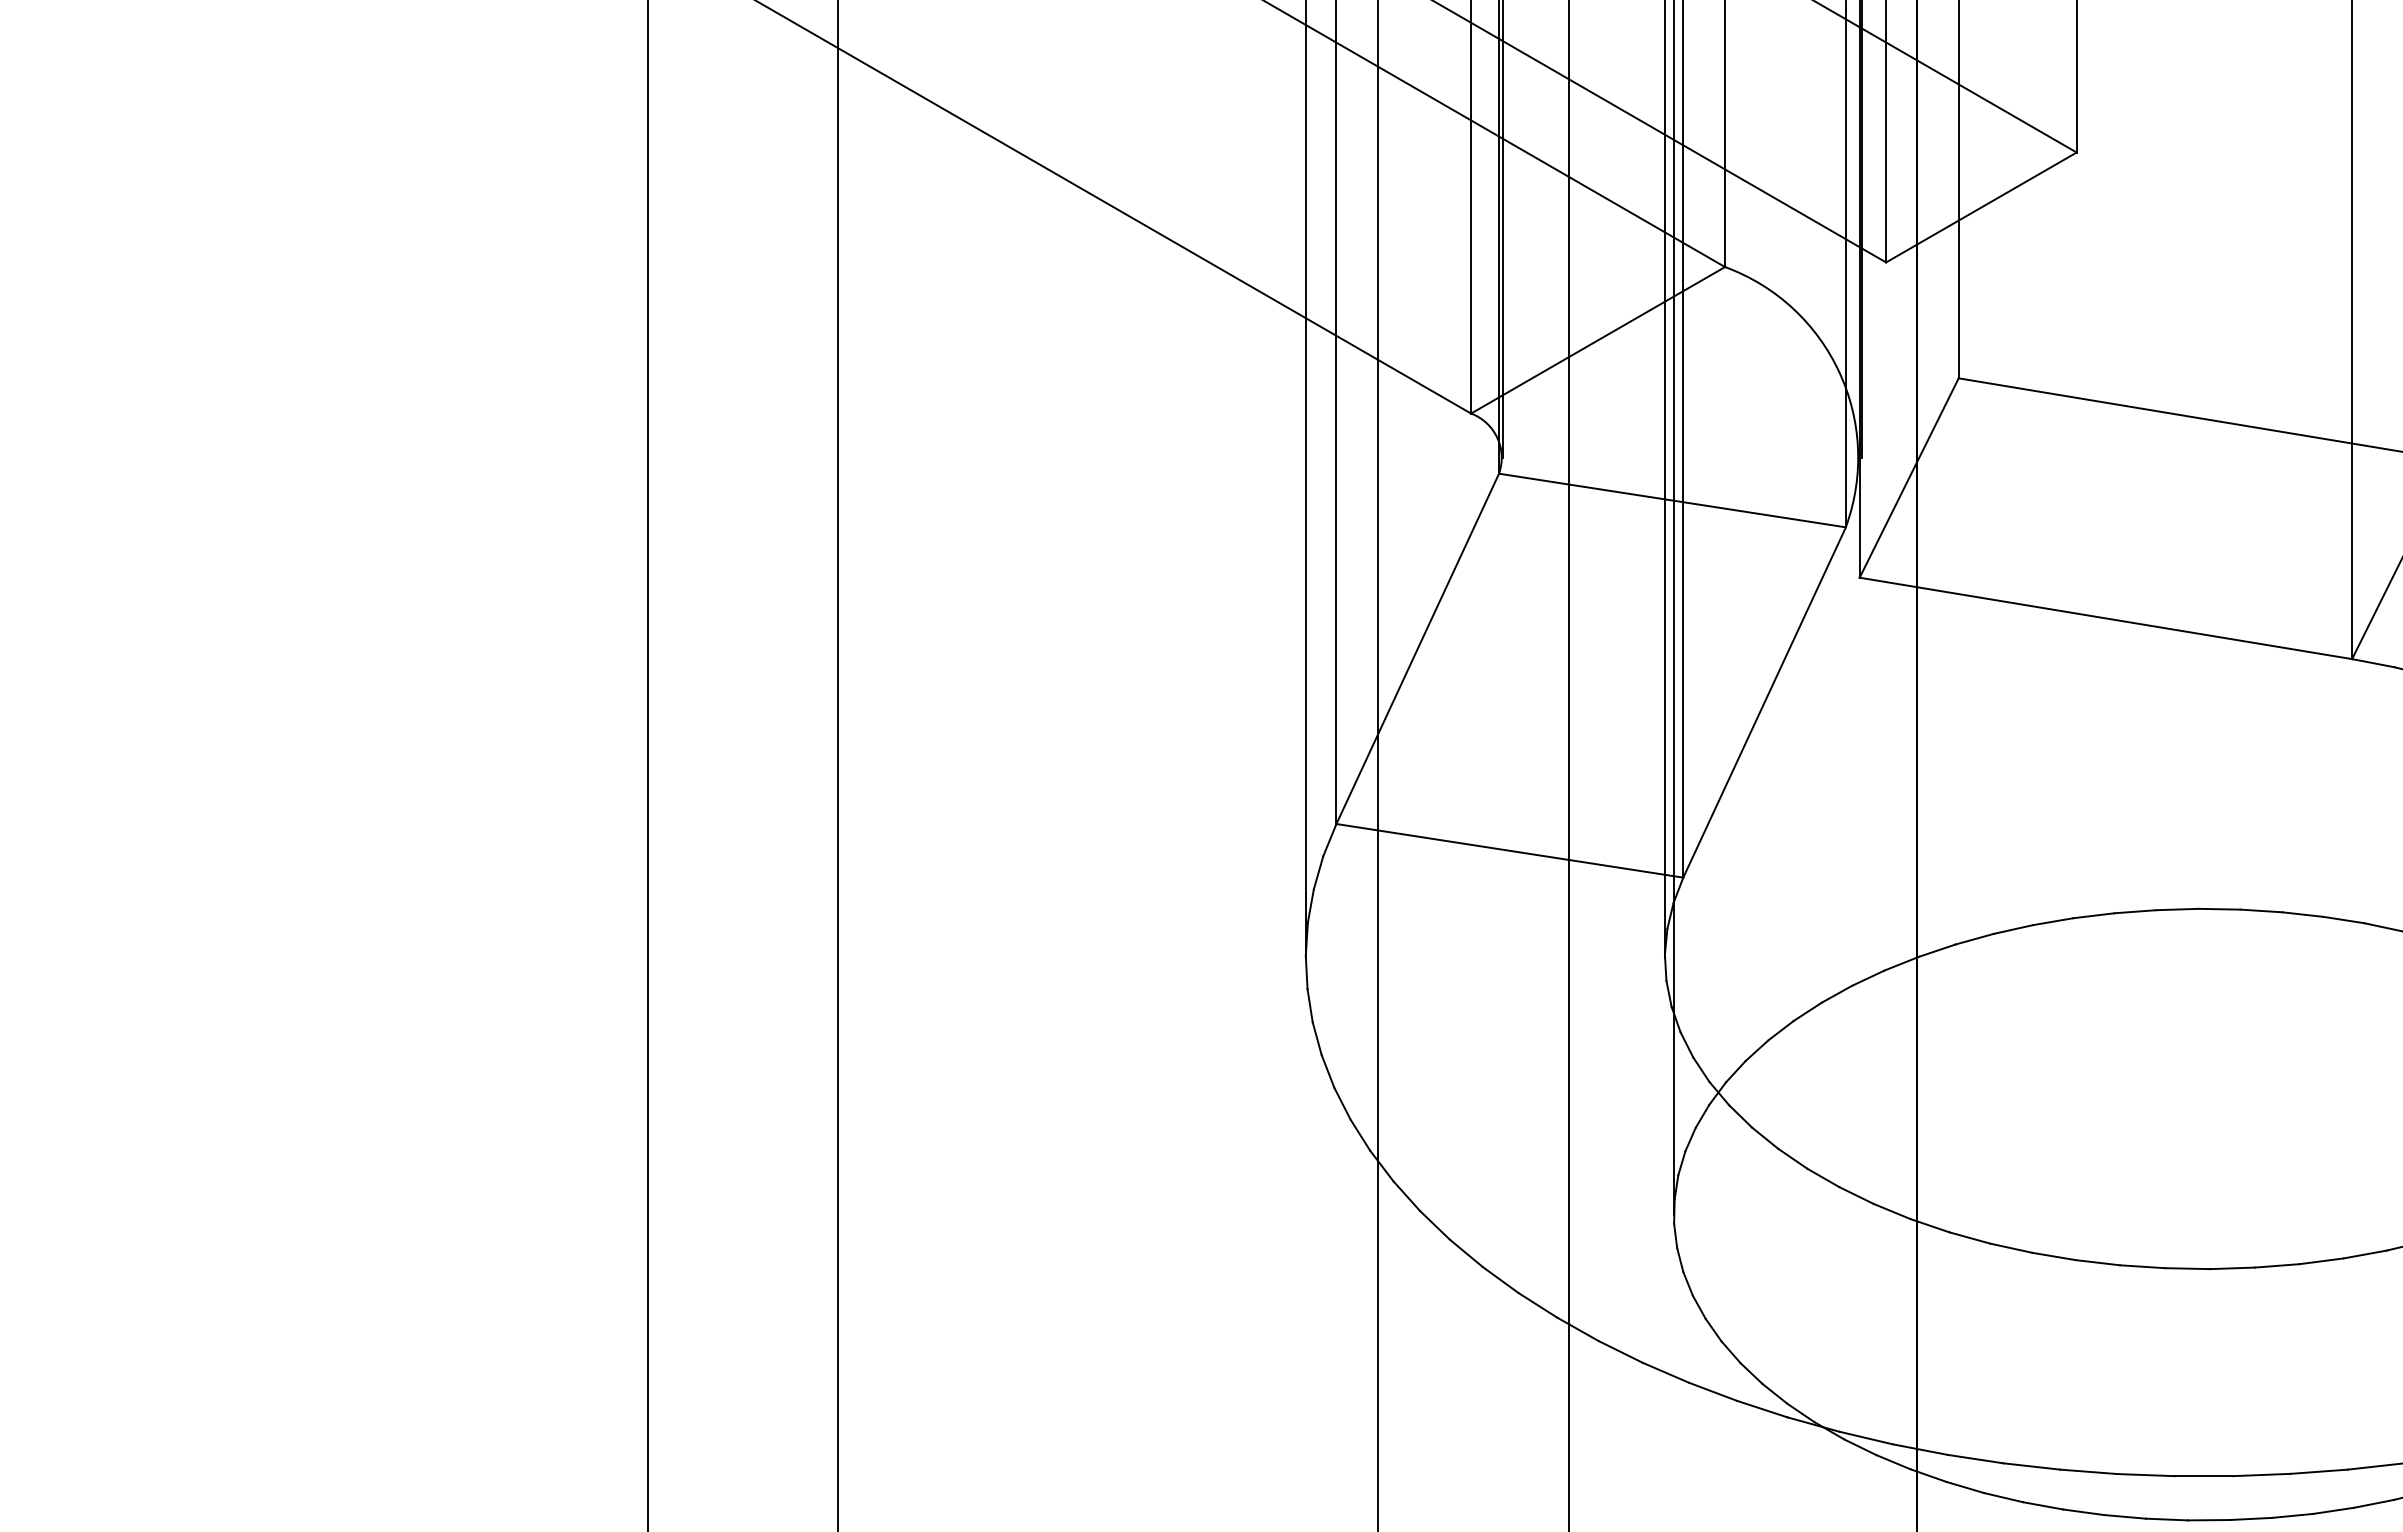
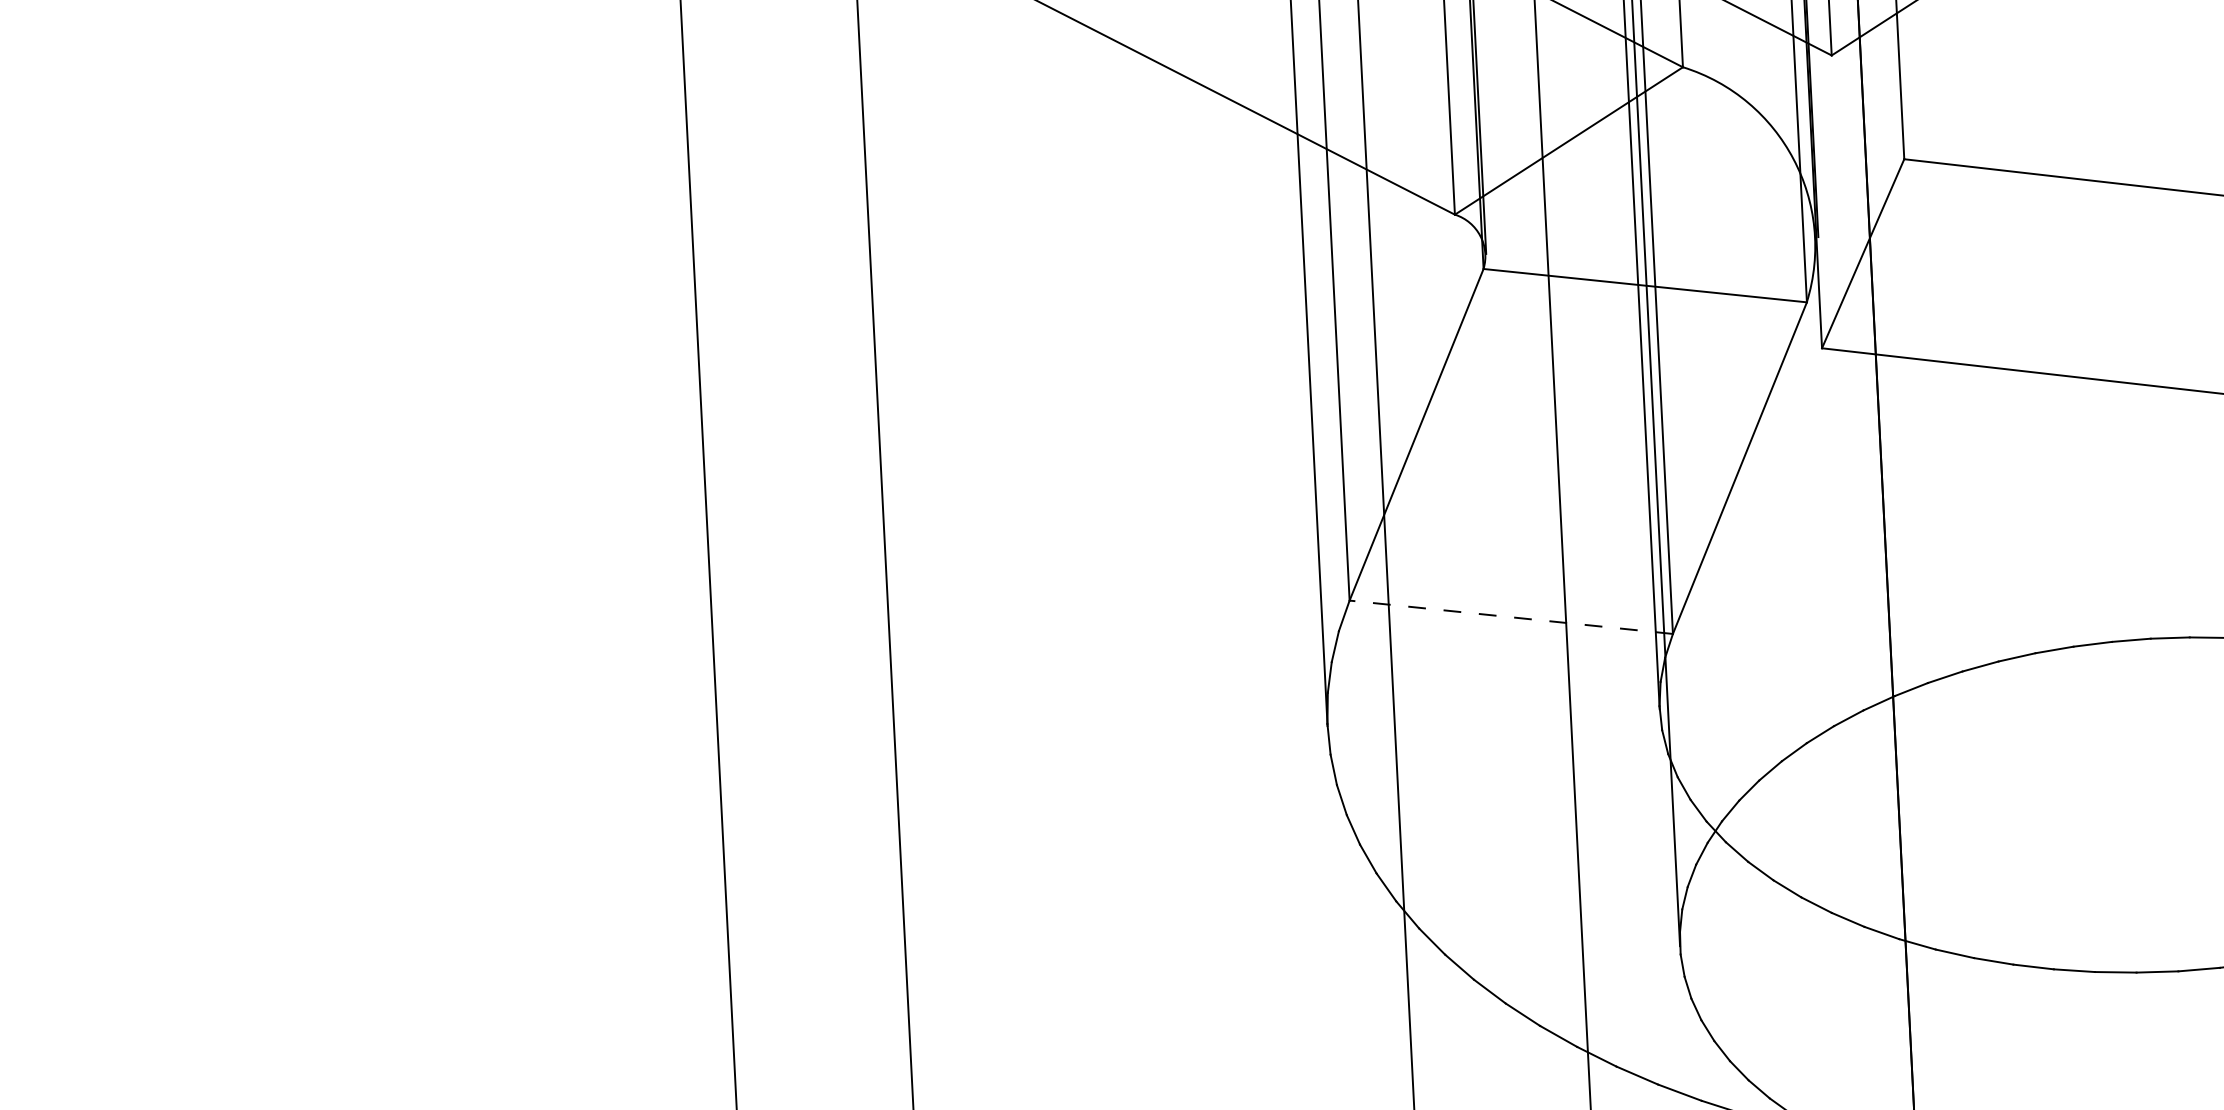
line: (1509, 850) -> (1510, 616), solid -> dashed

